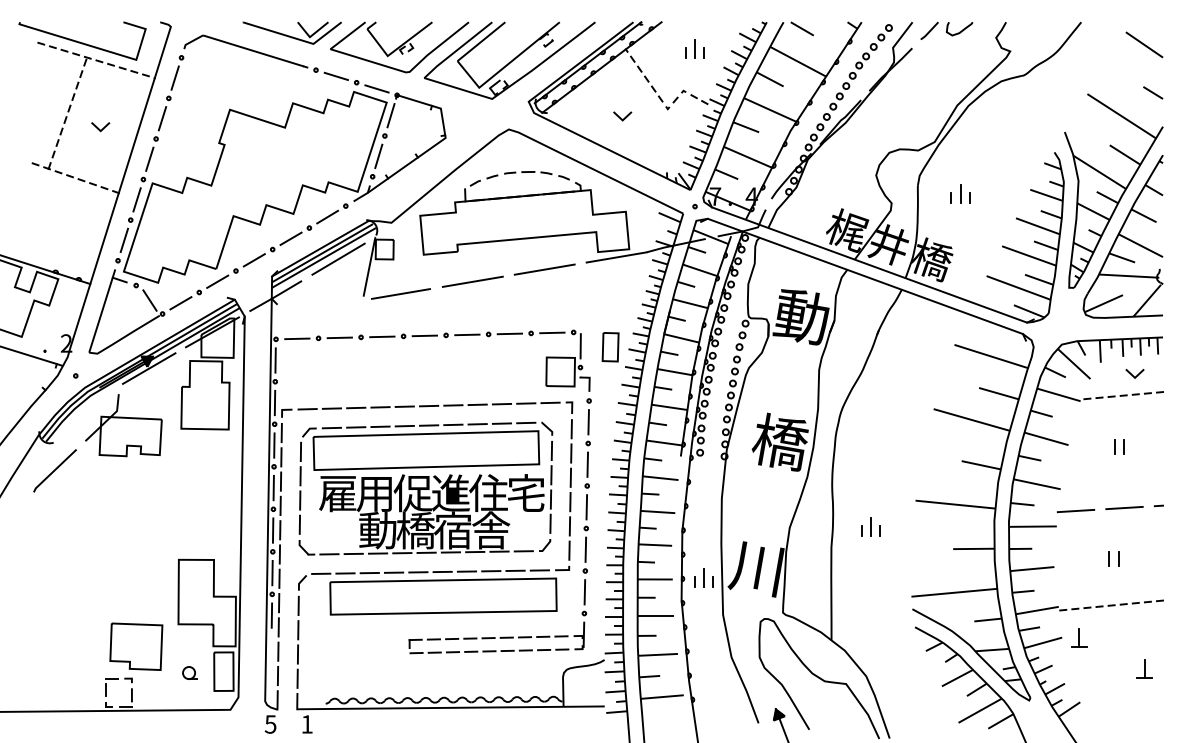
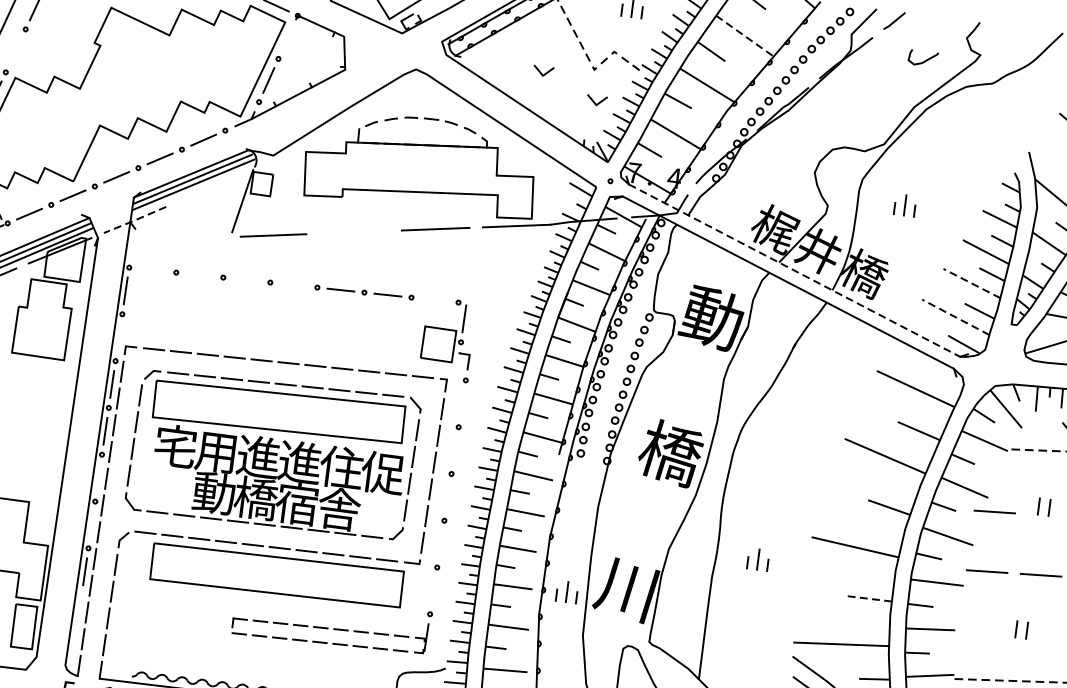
curve: (959, 31) -> (922, 61), moved
line: (798, 61) -> (745, 35), solid -> dashed
line: (390, 115) -> (287, 37), removed
line: (673, 138) -> (596, 102), added
line: (149, 158) -> (15, 49), removed
line: (1029, 255) -> (972, 283), solid -> dashed
line: (338, 258) -> (209, 187), removed
line: (869, 265) -> (794, 271), solid -> dashed
line: (472, 281) -> (354, 231), removed
line: (1018, 287) -> (955, 316), solid -> dashed
line: (275, 296) -> (134, 220), solid -> dashed
line: (552, 332) -> (435, 299), removed
line: (424, 335) -> (293, 284), removed
line: (382, 336) -> (247, 279), removed
line: (339, 337) -> (199, 274), removed
line: (297, 338) -> (153, 269), removed
part: (610, 347) -> (497, 324), removed
line: (274, 402) -> (118, 337), removed
line: (588, 422) -> (462, 404), removed
line: (1075, 457) -> (994, 512), added
line: (587, 464) -> (454, 450), removed
text: (337, 493) -> (174, 446), 雇 -> 宅
text: (412, 493) -> (257, 457), 促 -> 進
text: (525, 493) -> (382, 473), 宅 -> 促
line: (586, 507) -> (447, 497), removed
line: (272, 530) -> (97, 477), removed
line: (973, 548) -> (868, 598), solid -> dashed
line: (585, 549) -> (440, 543), removed
line: (272, 572) -> (91, 524), removed
line: (584, 592) -> (433, 591), removed

